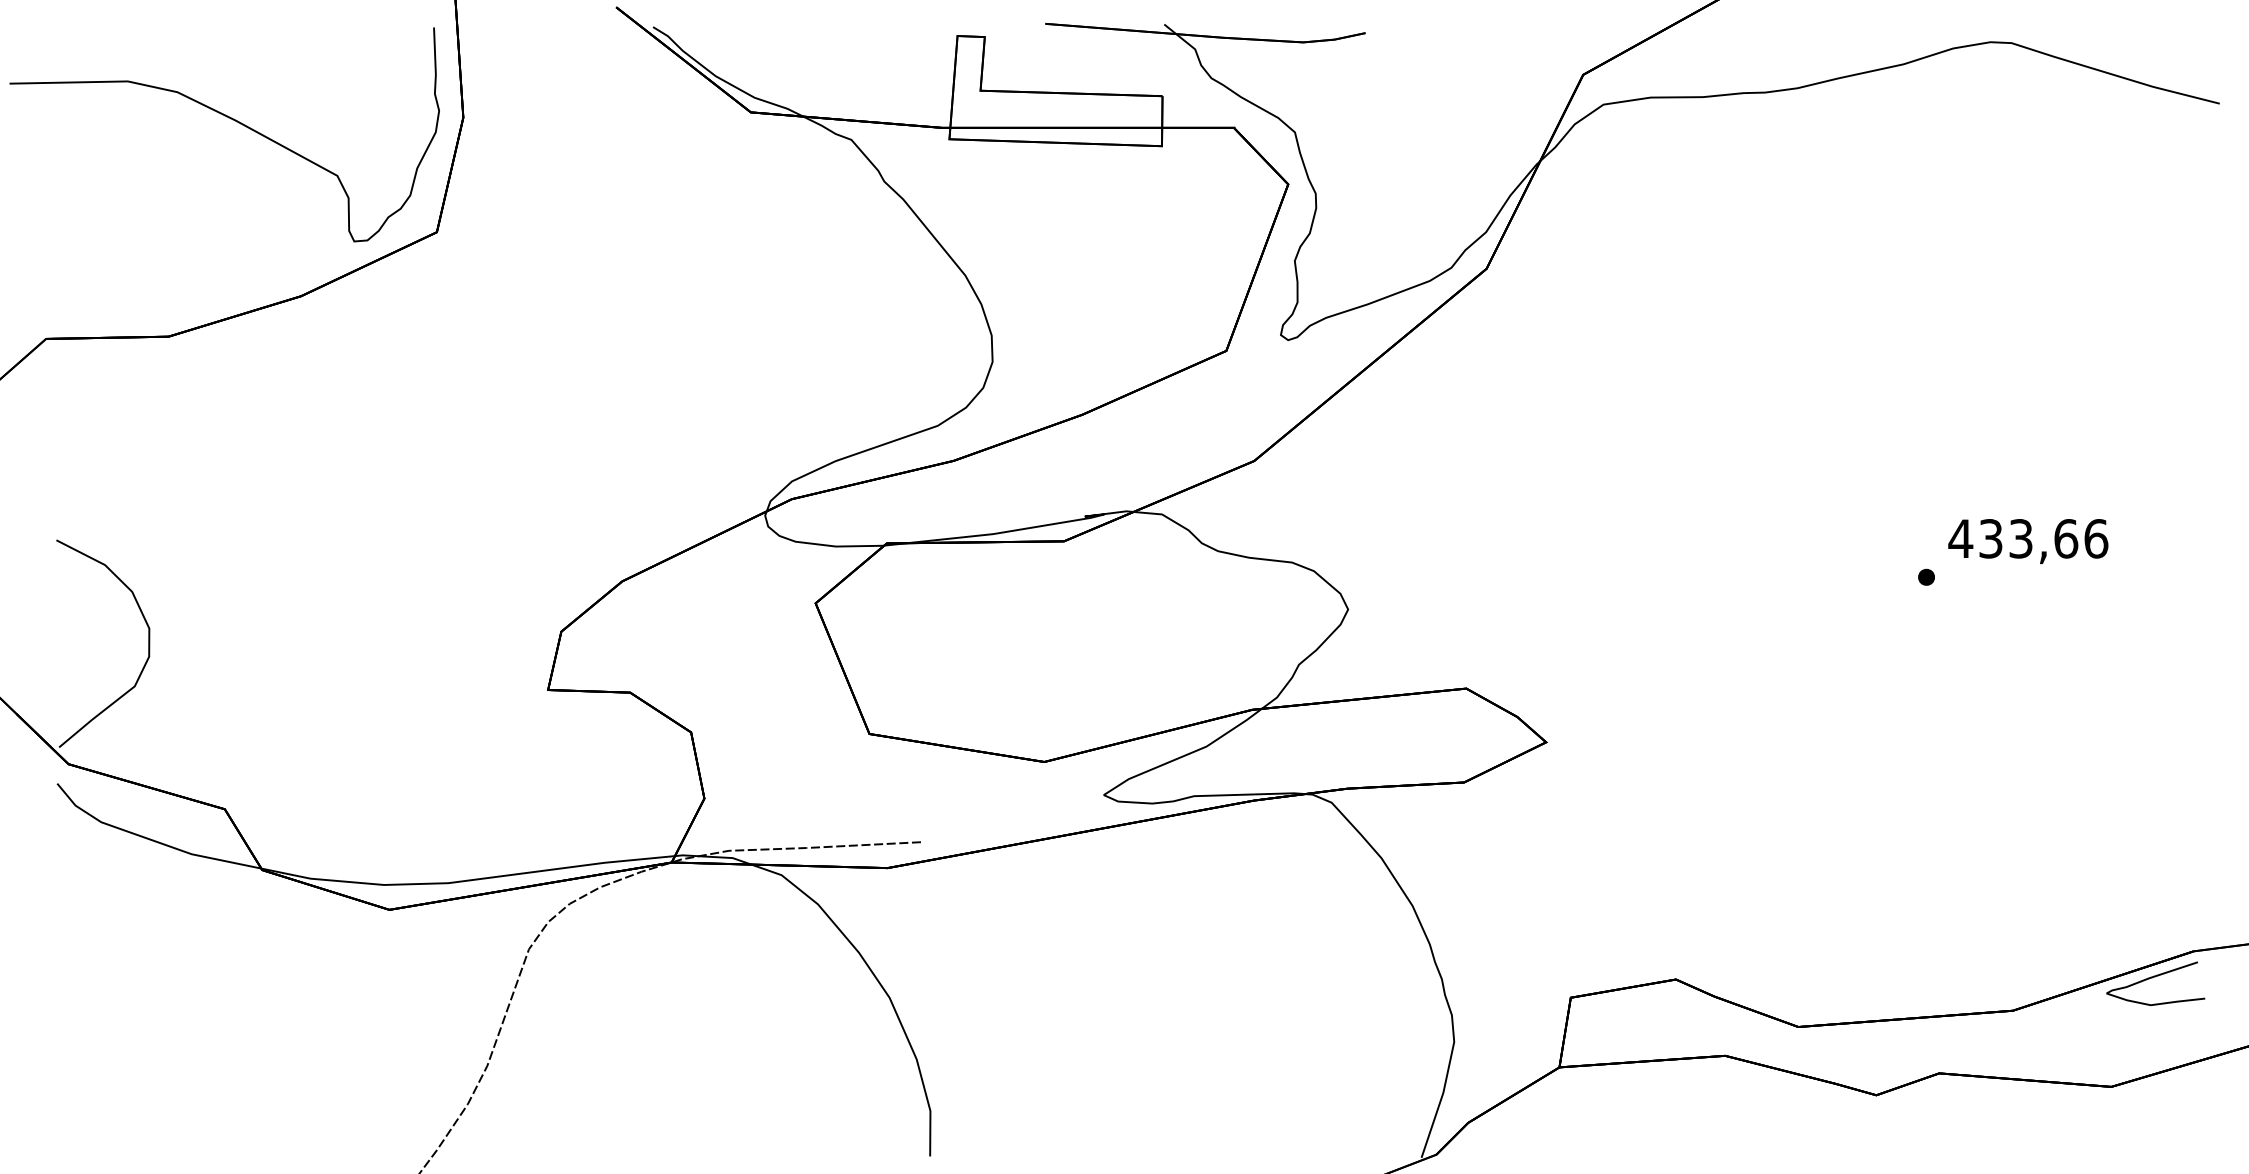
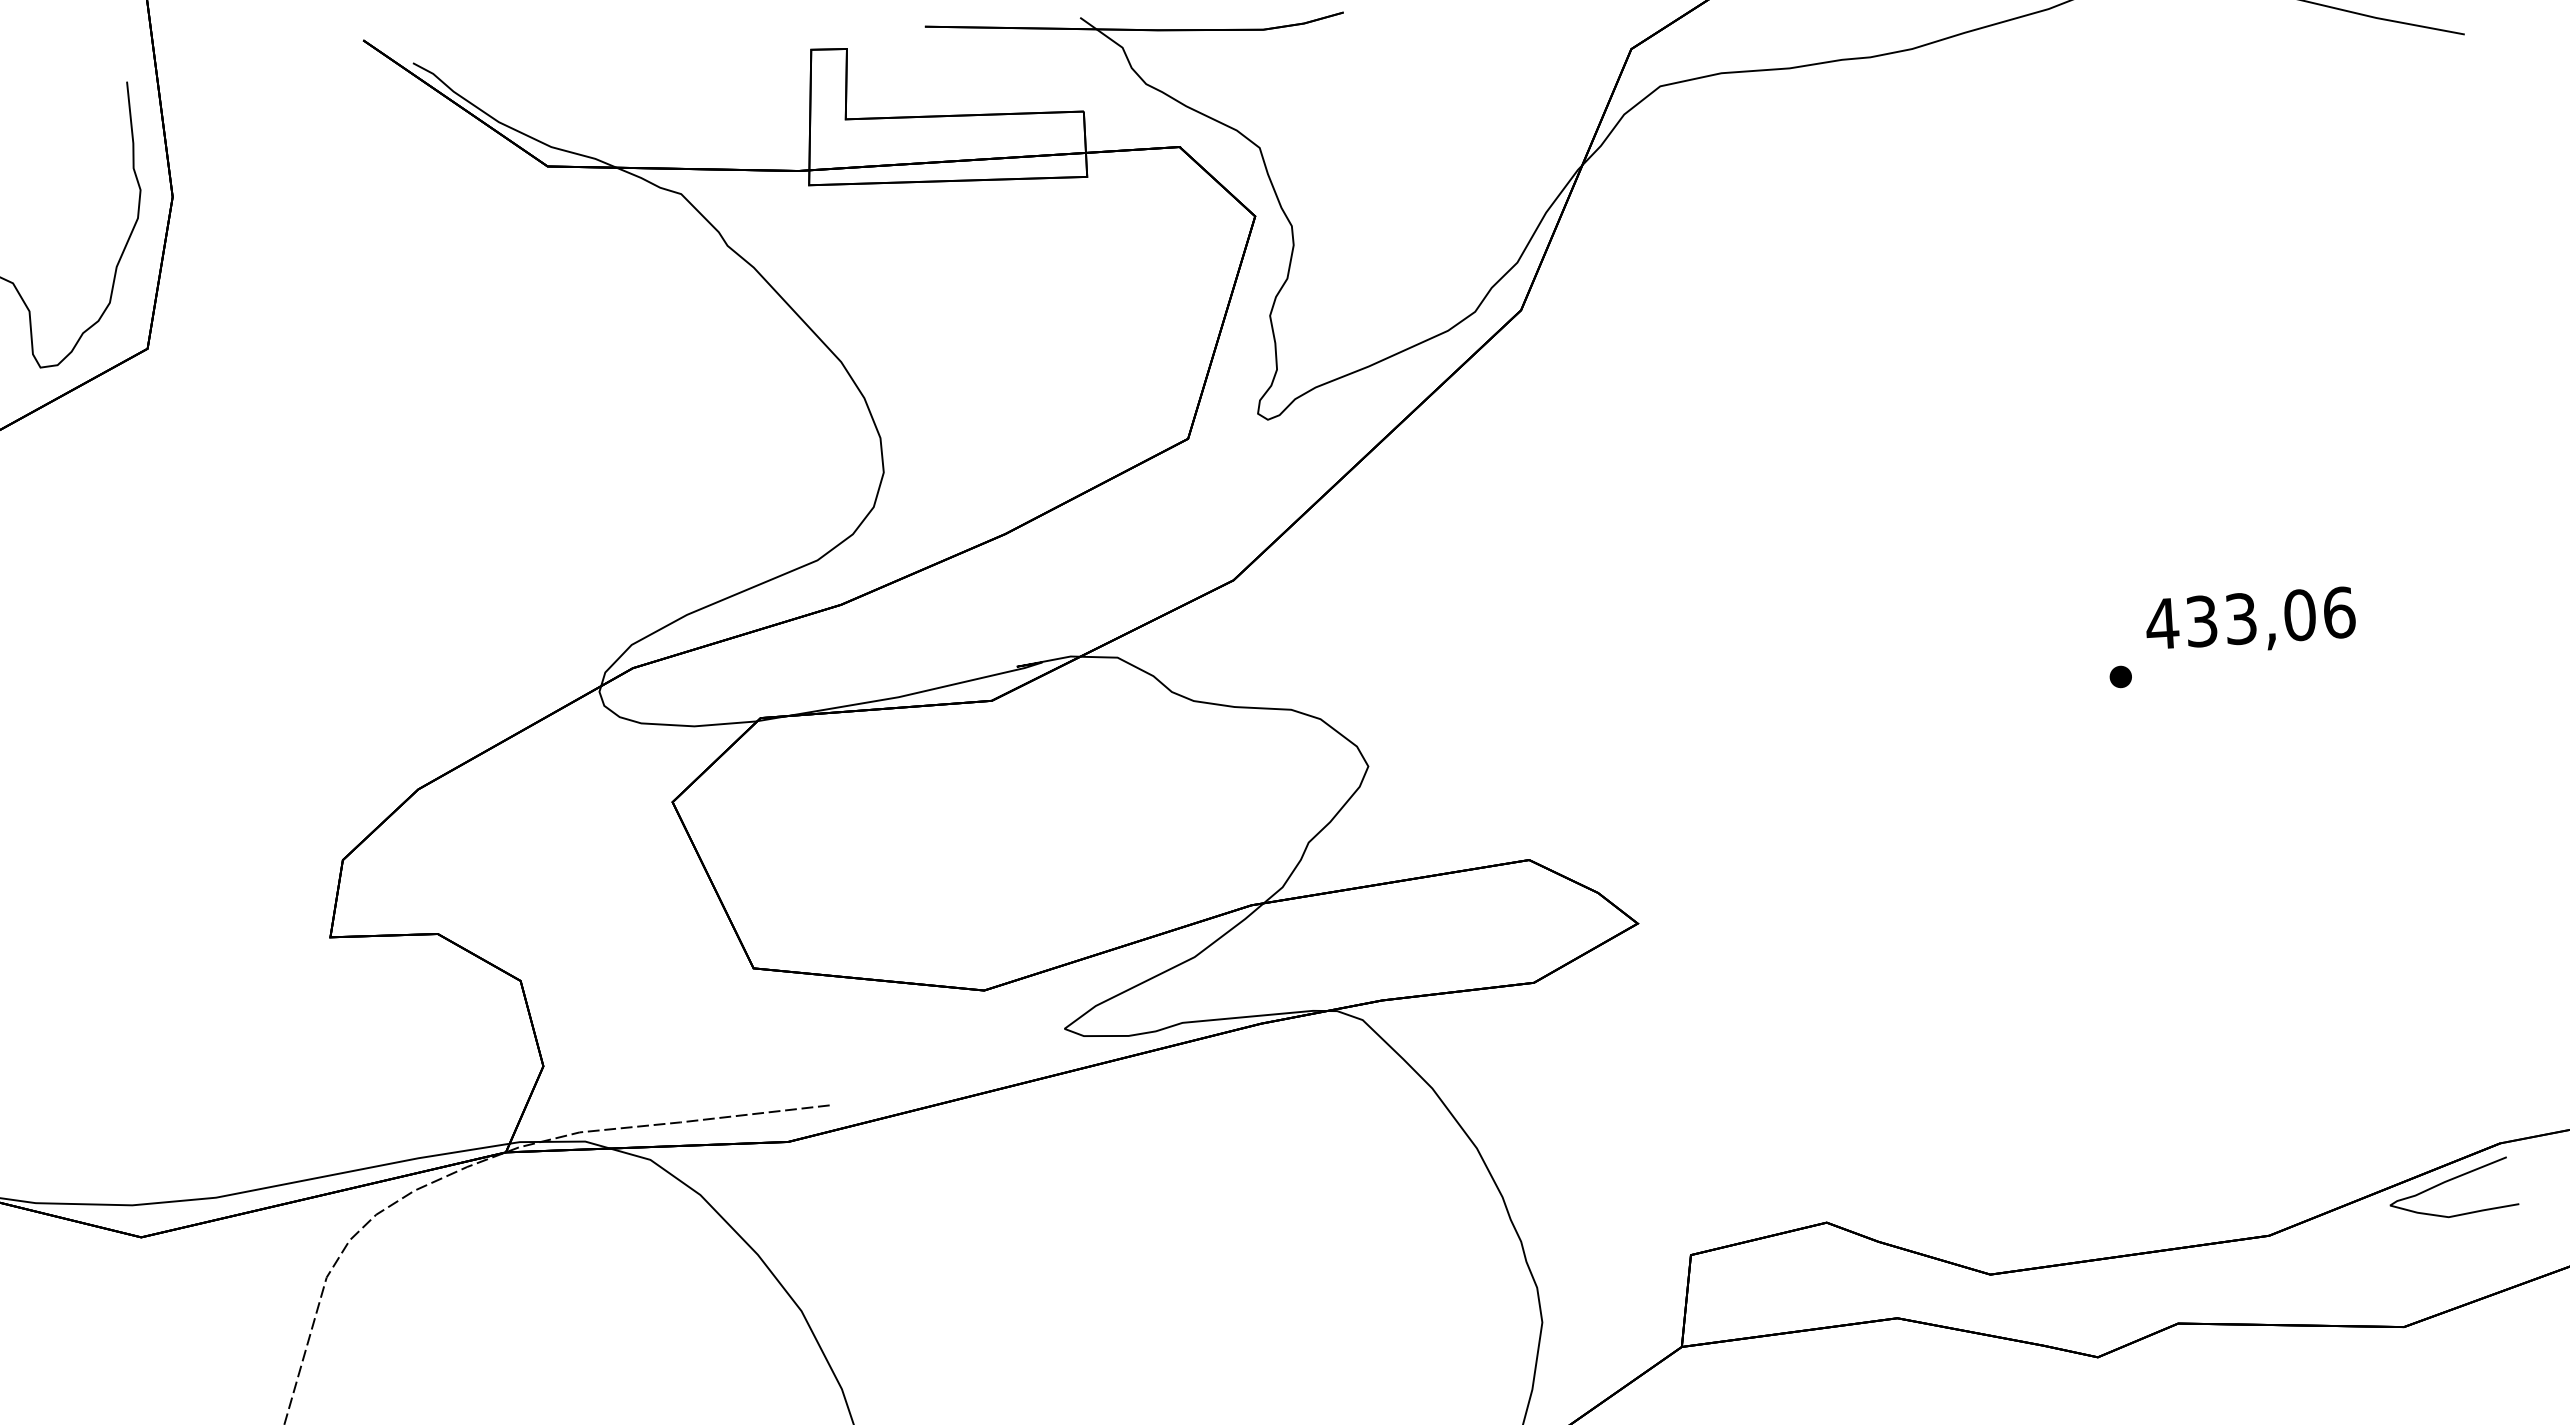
text: (2066, 538) -> (2300, 614), 433,66 -> 433,06

